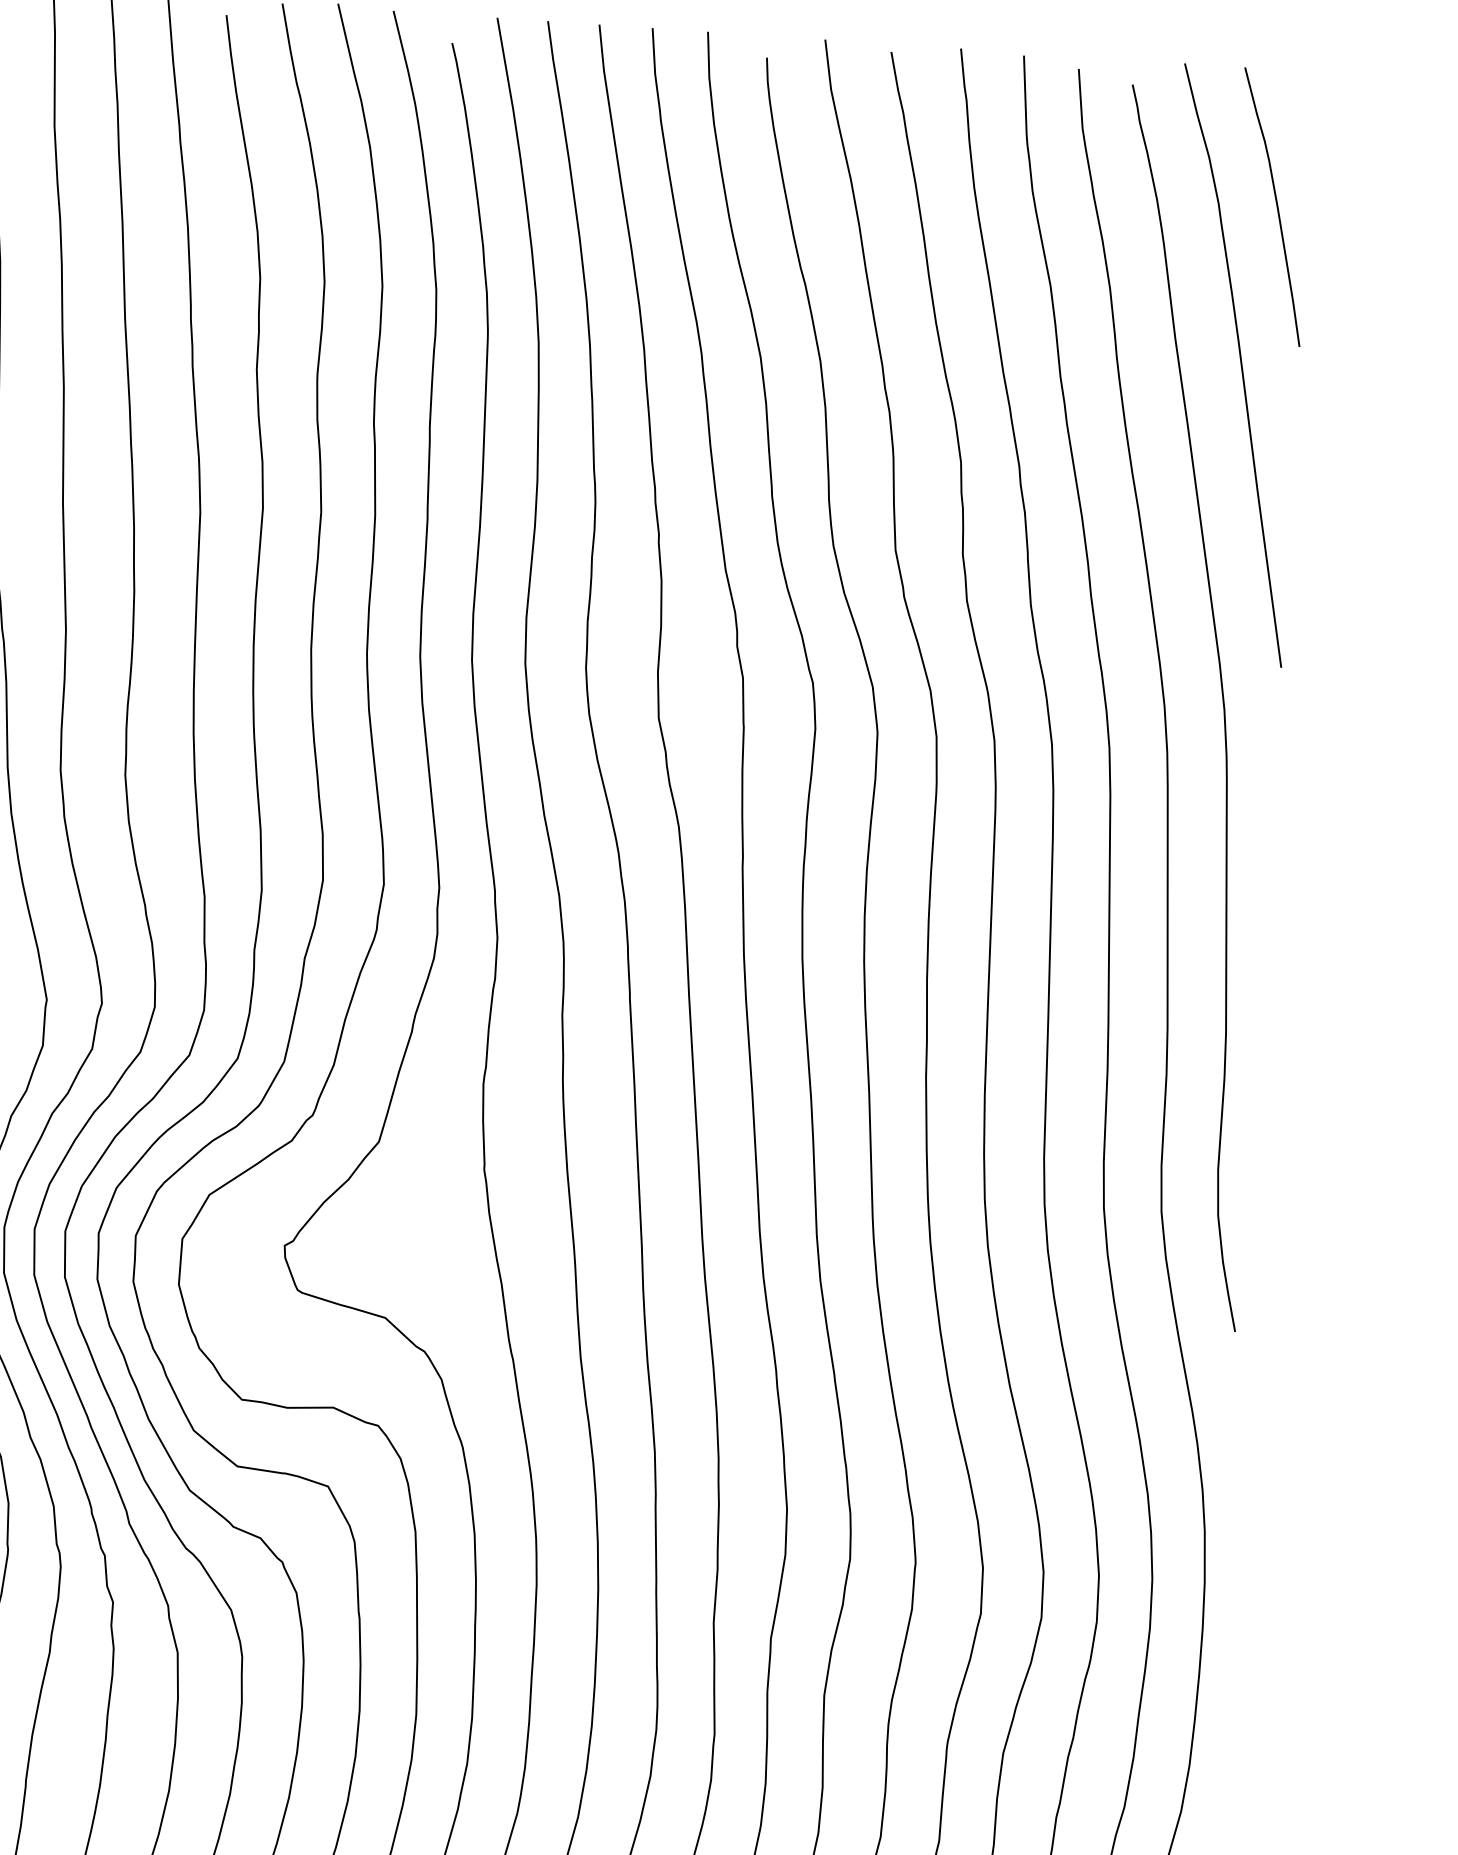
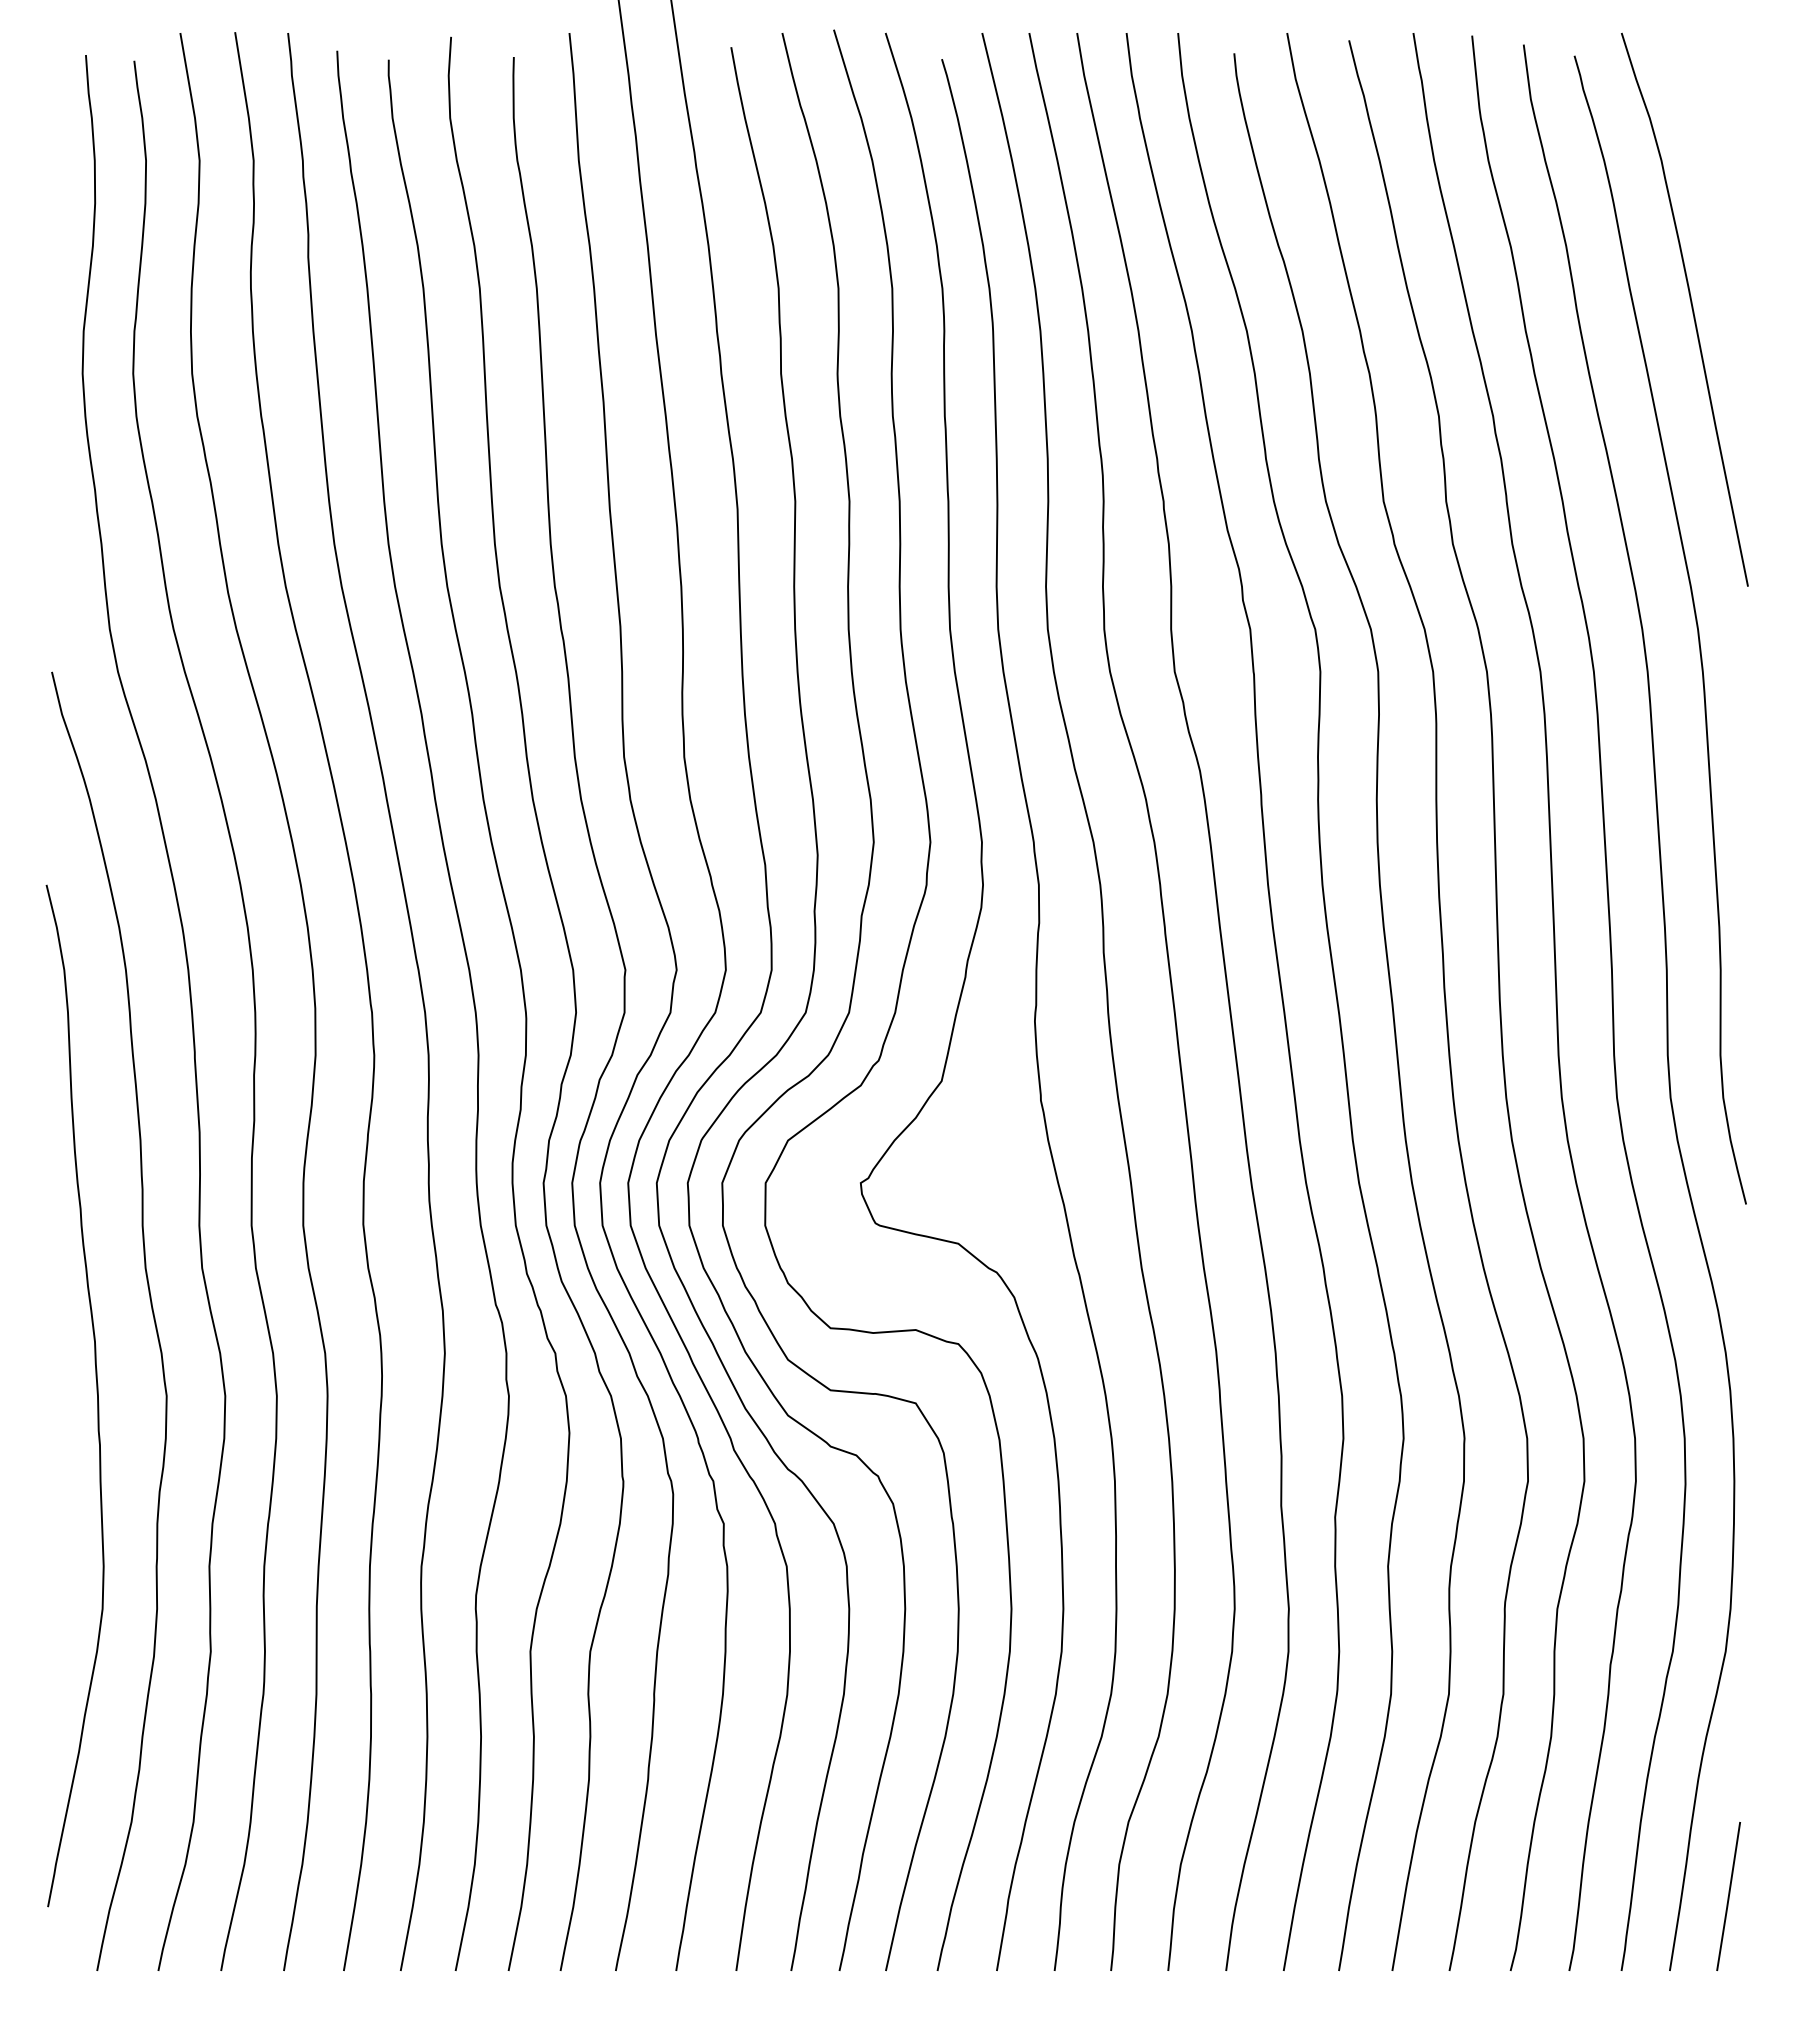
curve: (1276, 207) -> (1715, 160), removed

